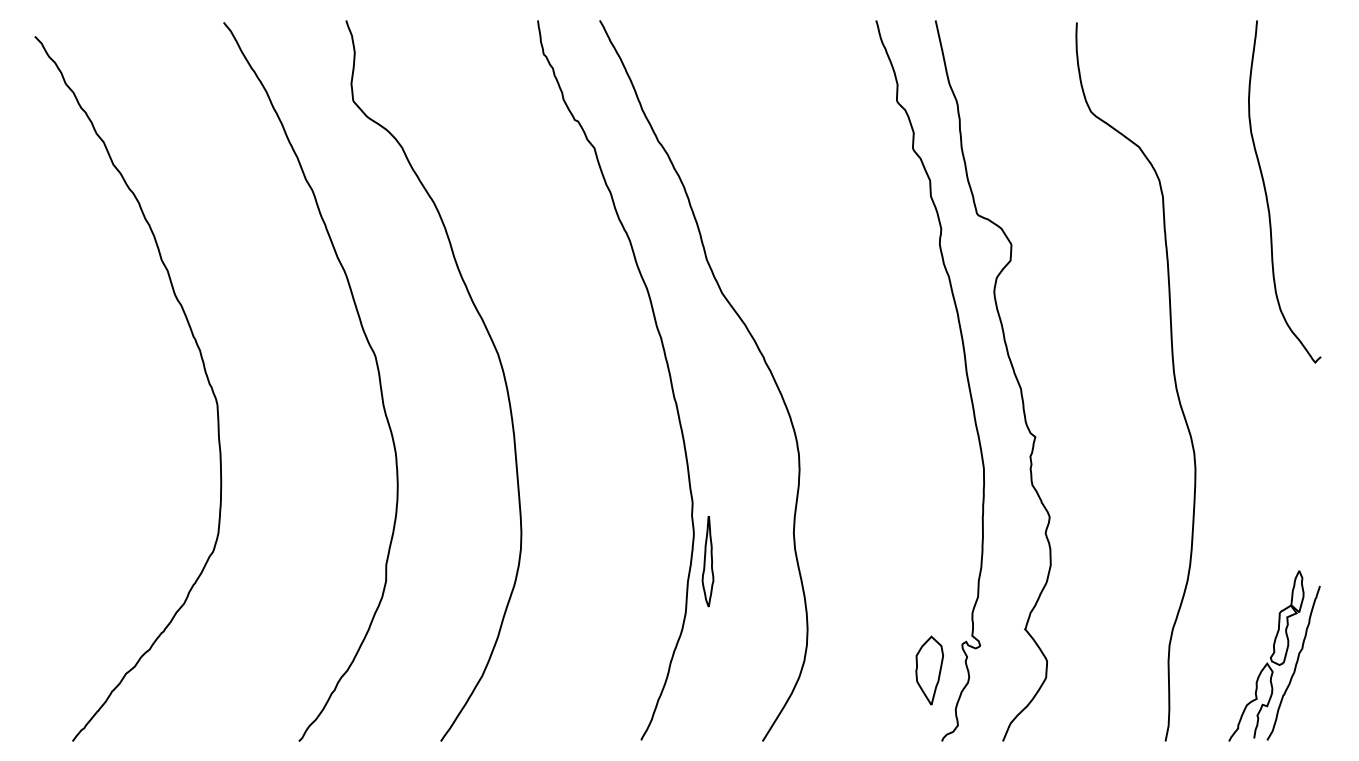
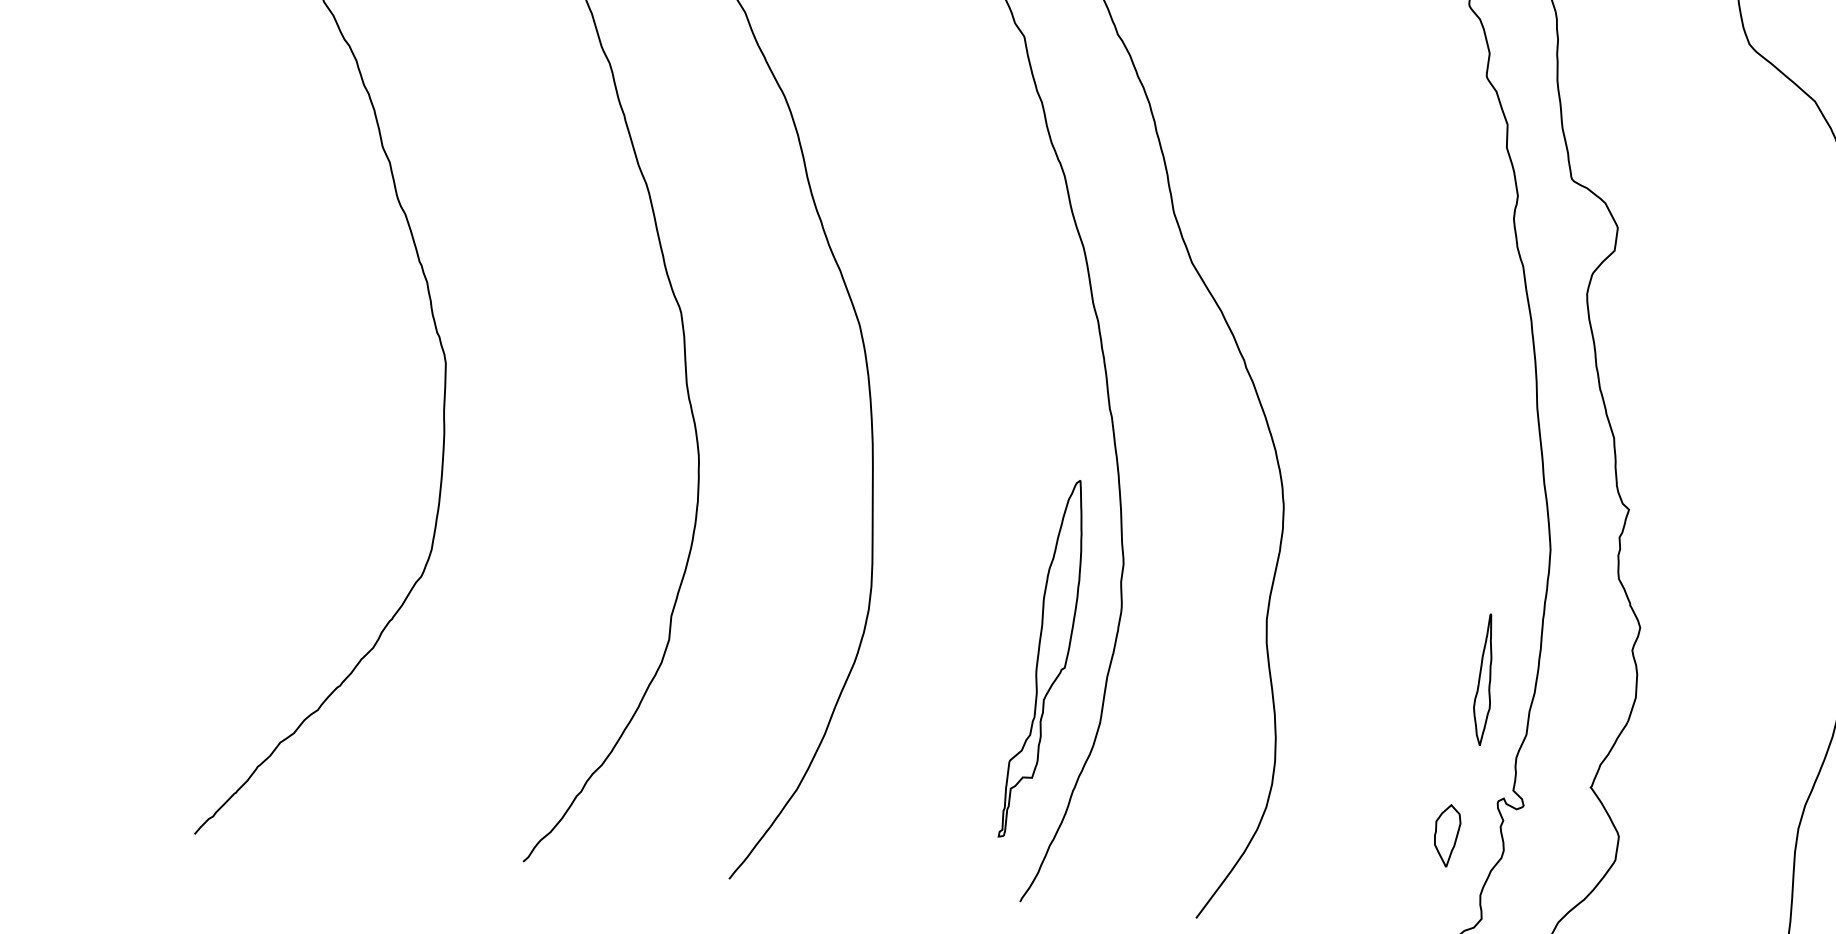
part: (707, 561) -> (1483, 679), moved
part: (642, 572) -> (1042, 658), added
part: (929, 670) -> (1446, 835), size x0.62

